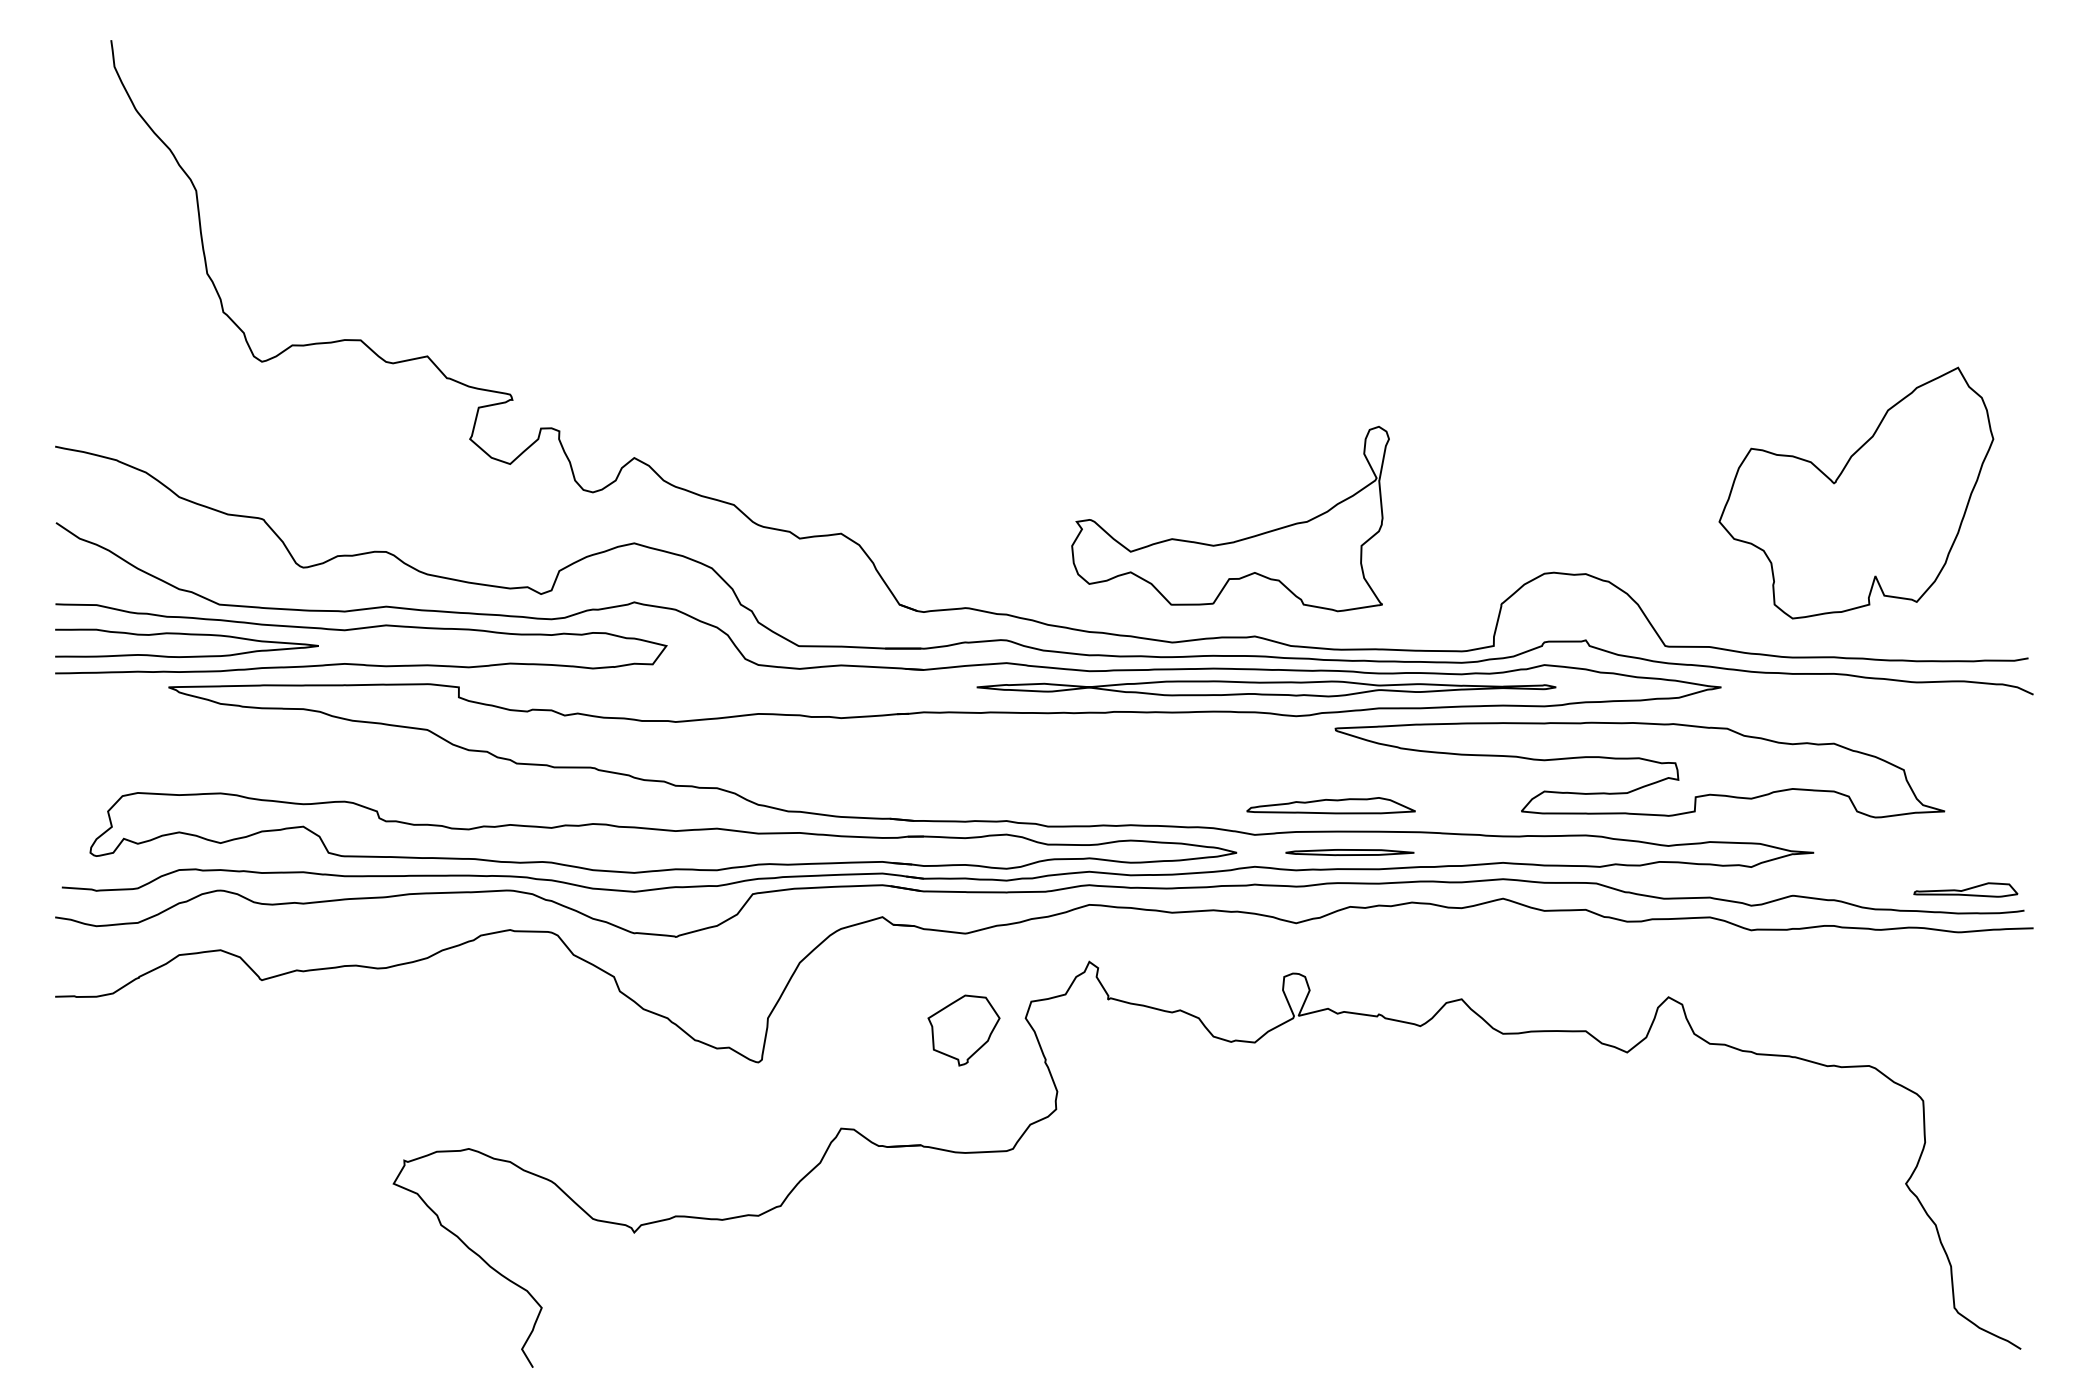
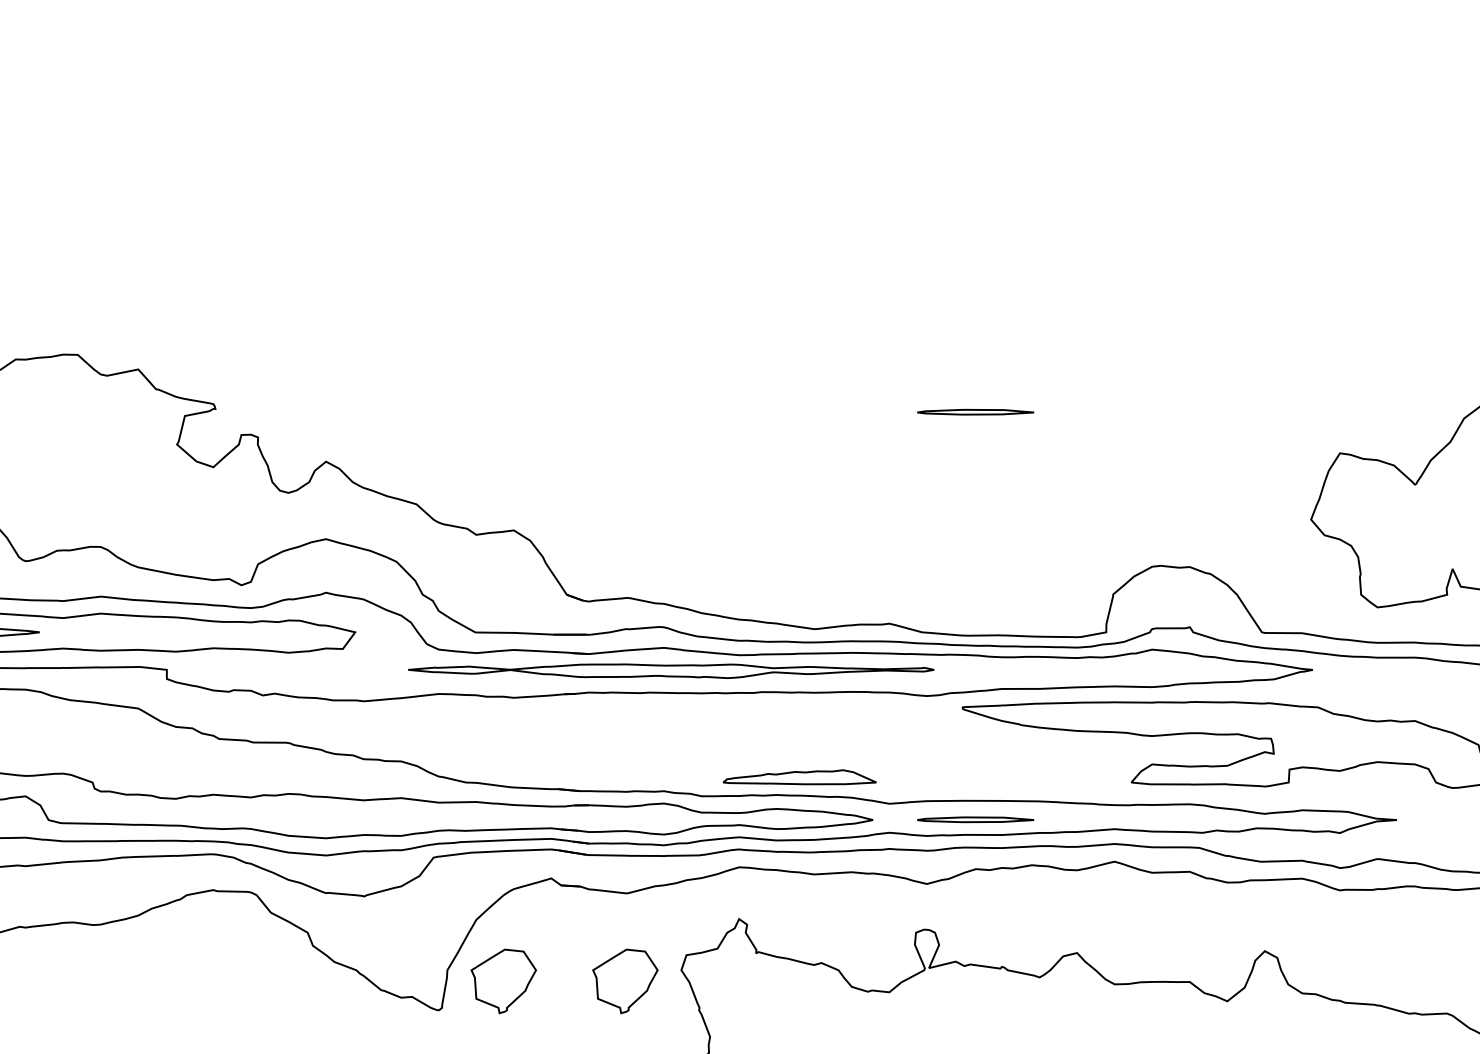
part: (1349, 403) -> (975, 412), added
part: (1238, 539) -> (874, 535), removed
part: (1266, 688) -> (671, 670), moved
part: (1330, 805) -> (799, 777), moved
part: (829, 1030) -> (503, 981), added

